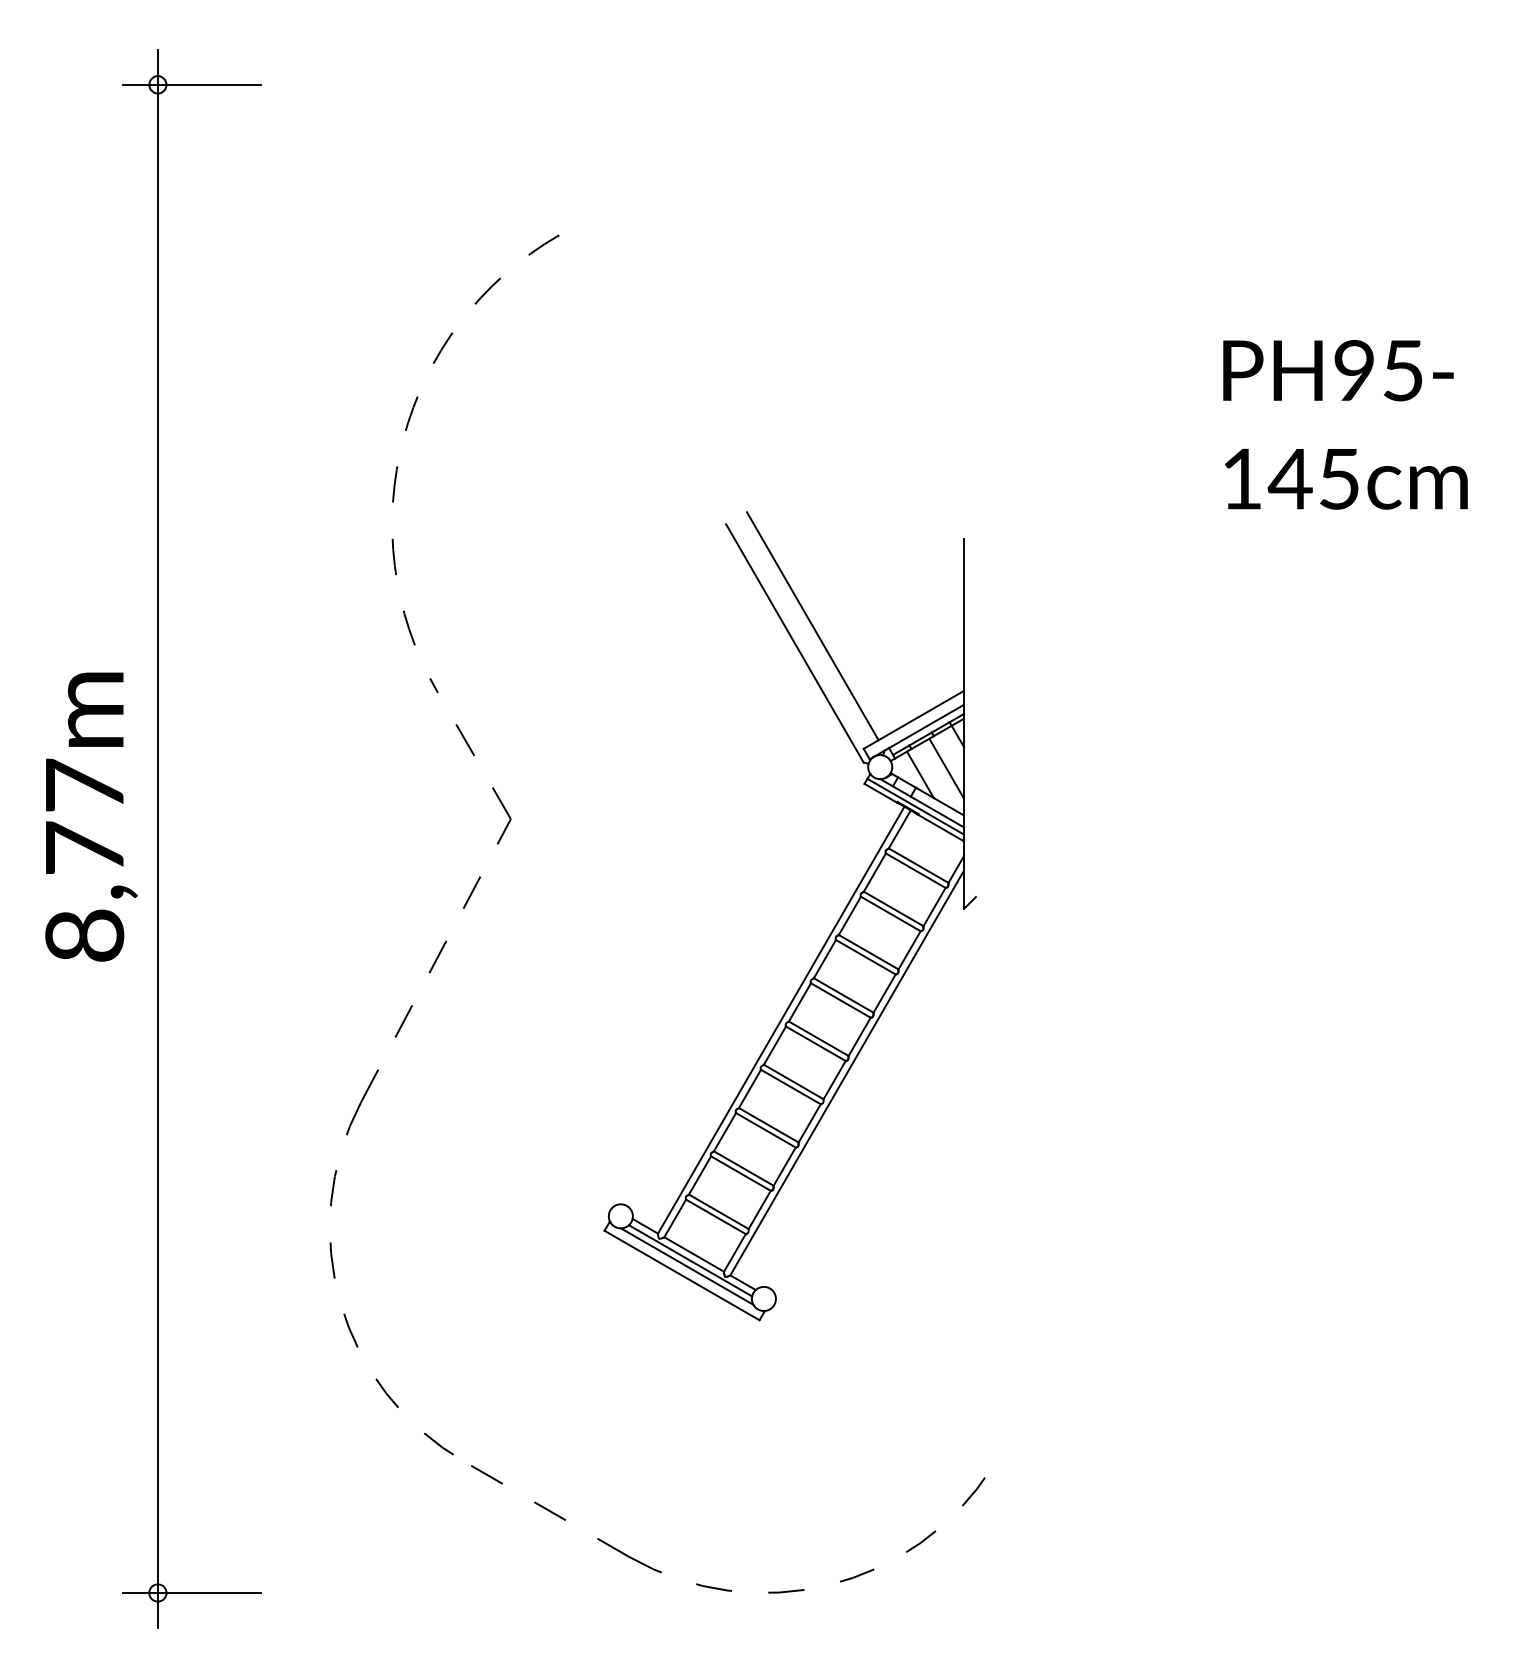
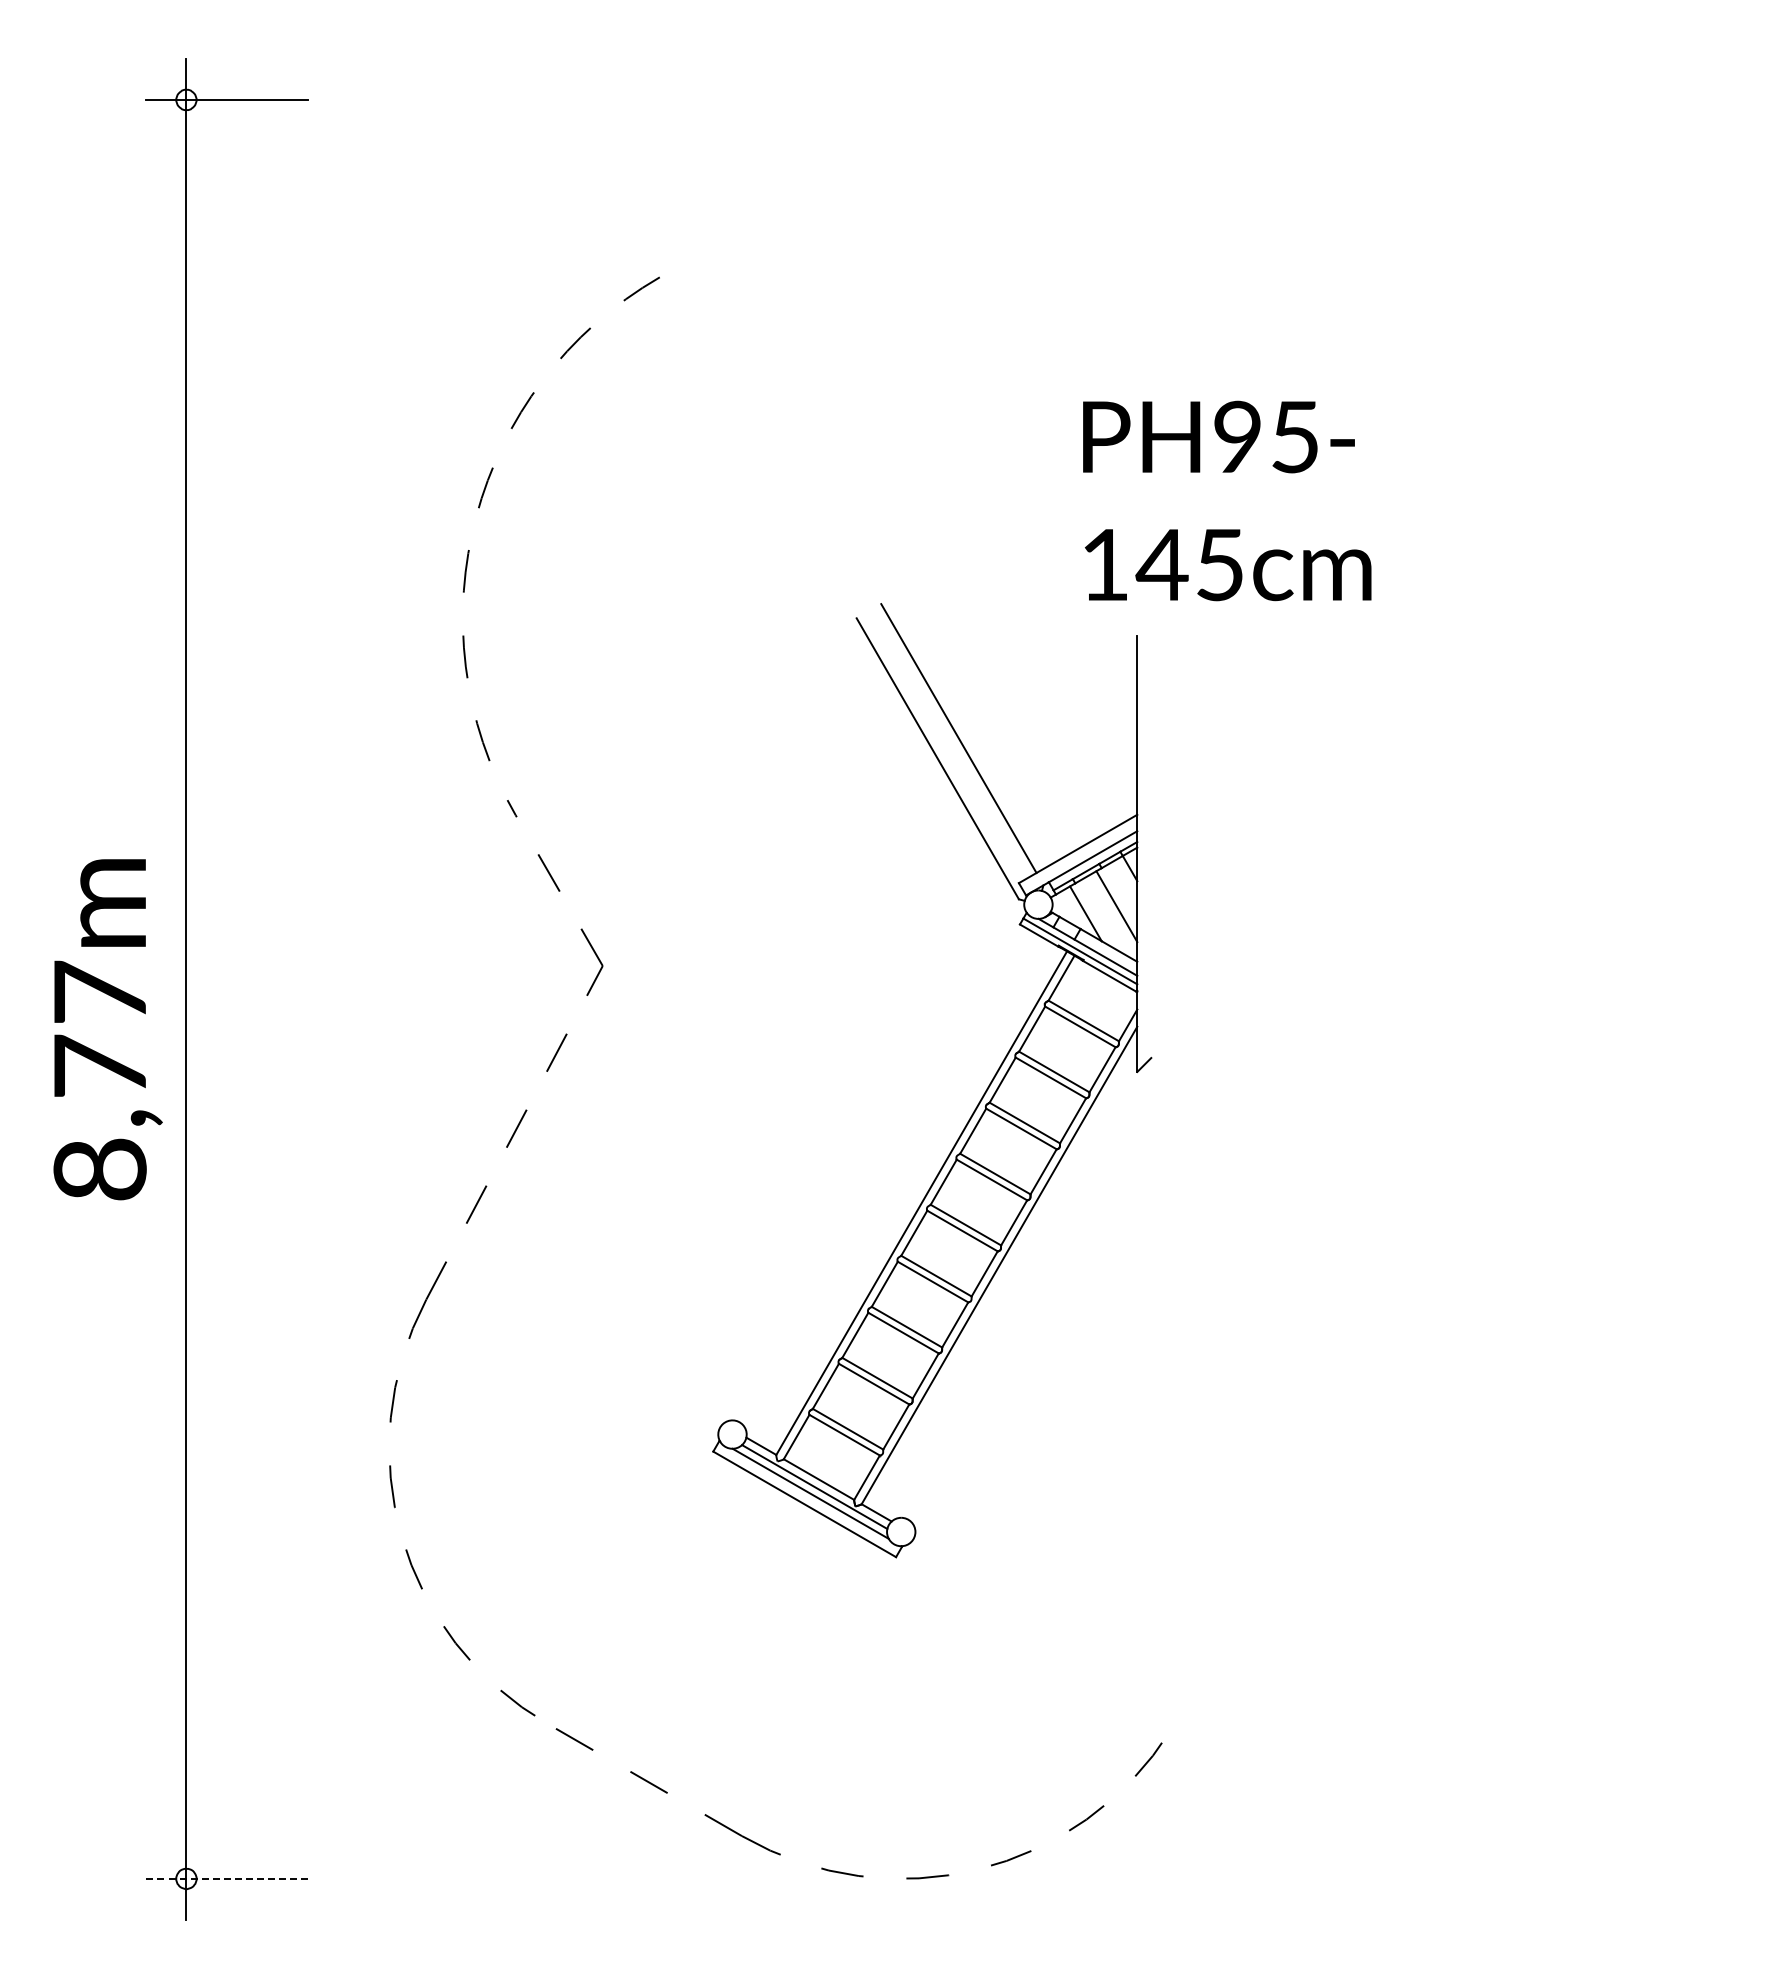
text: (1345, 424) -> (1227, 500), moved
text: (90, 816) -> (107, 1029), moved
line: (191, 1593) -> (226, 1879), solid -> dashed

